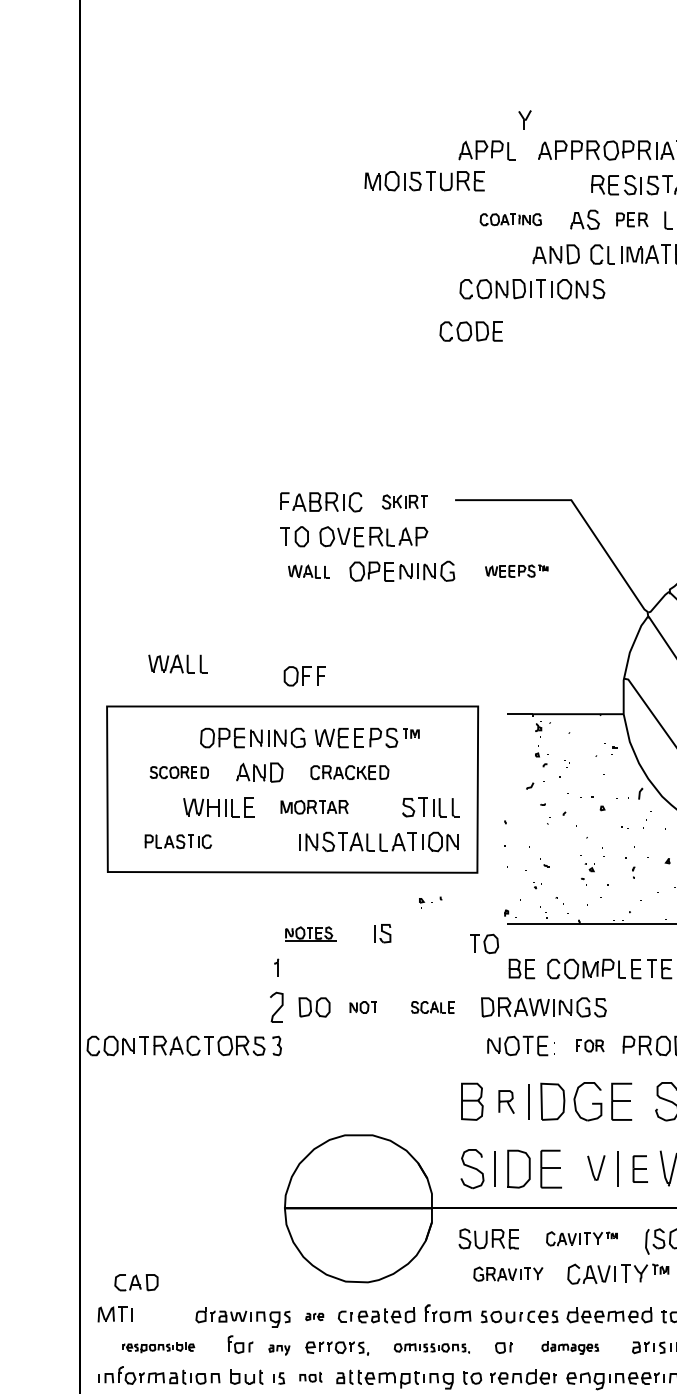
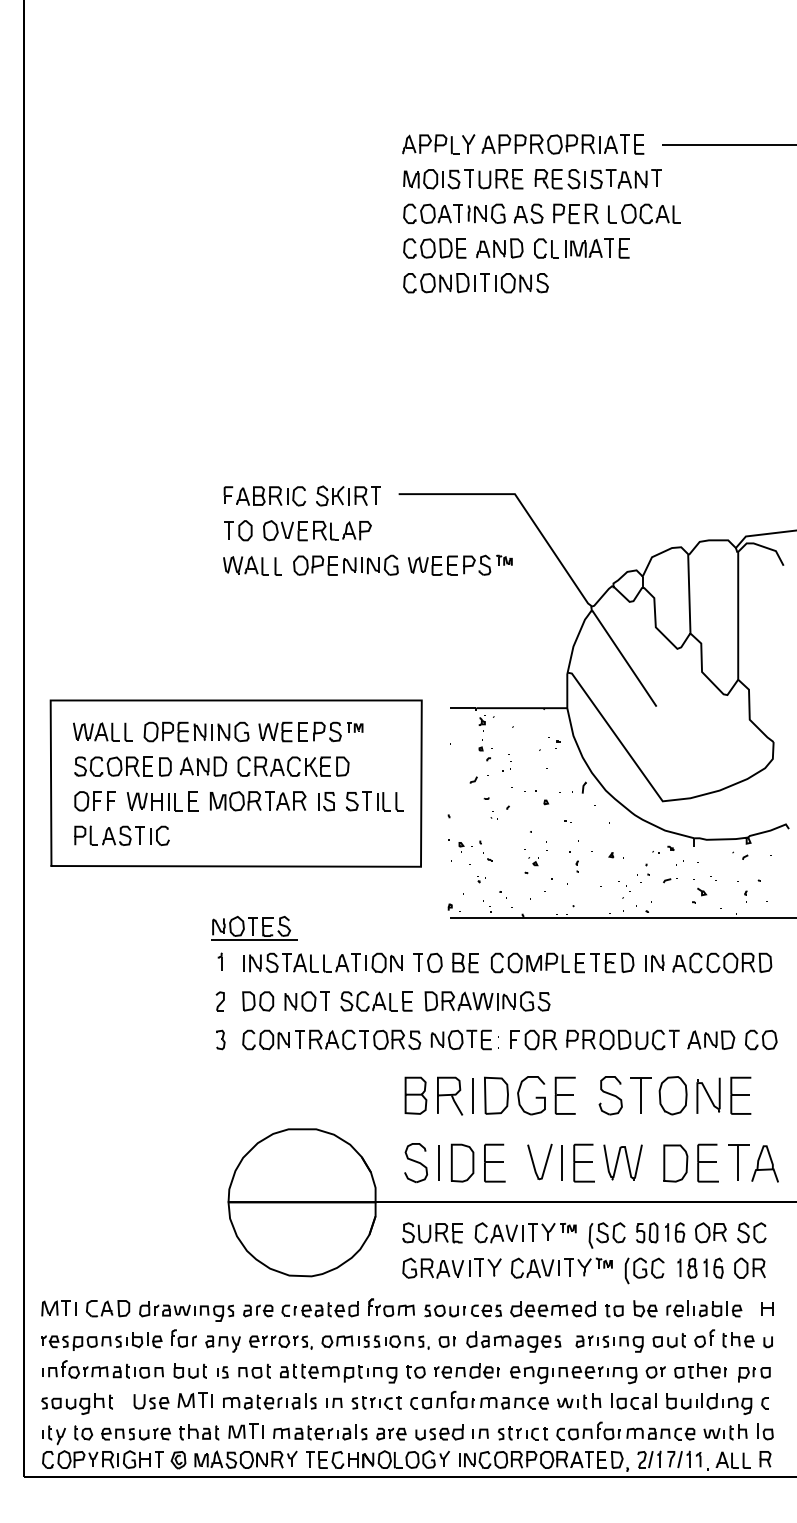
part: (524, 119) -> (468, 143), moved
part: (424, 181) -> (463, 179), moved
part: (510, 219) -> (454, 213), size x1.67
part: (631, 219) -> (575, 213), size x1.43
part: (470, 331) -> (434, 248), moved
part: (404, 501) -> (348, 495), size x1.43
part: (516, 570) -> (460, 564), size x1.67
part: (308, 571) -> (252, 565), size x1.43
part: (177, 663) -> (102, 731), moved
part: (303, 676) -> (94, 801), moved
part: (178, 772) -> (122, 766), size x1.67
part: (349, 772) -> (293, 766), size x1.43
part: (314, 807) -> (258, 801), size x1.43
part: (177, 841) -> (121, 835), size x1.43
part: (378, 841) -> (322, 962), moved
part: (429, 902) -> (469, 846), moved
part: (310, 933) -> (254, 927), size x1.67
part: (382, 933) -> (326, 801), moved
part: (483, 943) -> (427, 962), moved
part: (275, 1007) -> (219, 1001), size x0.62
part: (362, 1007) -> (306, 1001), size x1.67
part: (432, 1007) -> (376, 1001), size x1.67
part: (175, 1045) -> (331, 1039), moved
part: (589, 1045) -> (533, 1039), size x1.67
part: (506, 1101) -> (450, 1095), size x1.67
part: (595, 1167) -> (539, 1161), size x1.43
part: (639, 1168) -> (583, 1162), size x1.43
part: (581, 1238) -> (525, 1232), size x1.43
part: (507, 1273) -> (451, 1267), size x1.43
part: (136, 1282) -> (108, 1308), moved
part: (314, 1316) -> (258, 1310), size x1.67
part: (157, 1347) -> (101, 1341), size x1.67
part: (569, 1347) -> (513, 1341), size x1.67
part: (431, 1348) -> (375, 1342), size x1.43
part: (278, 1349) -> (222, 1343), size x1.67
part: (310, 1376) -> (254, 1370), size x1.43

